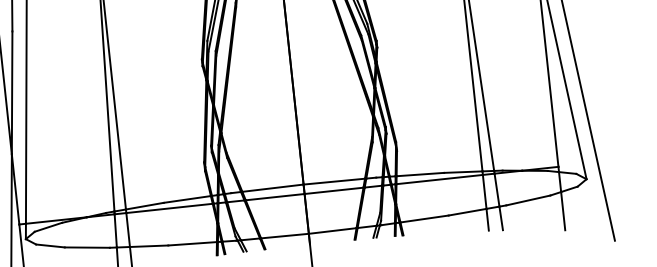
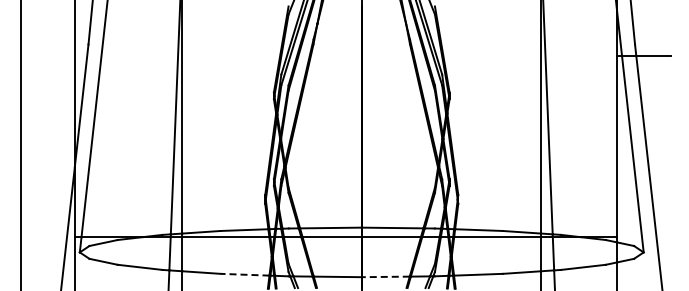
line: (332, 230) -> (385, 276), solid -> dashed
line: (191, 243) -> (244, 274), solid -> dashed

